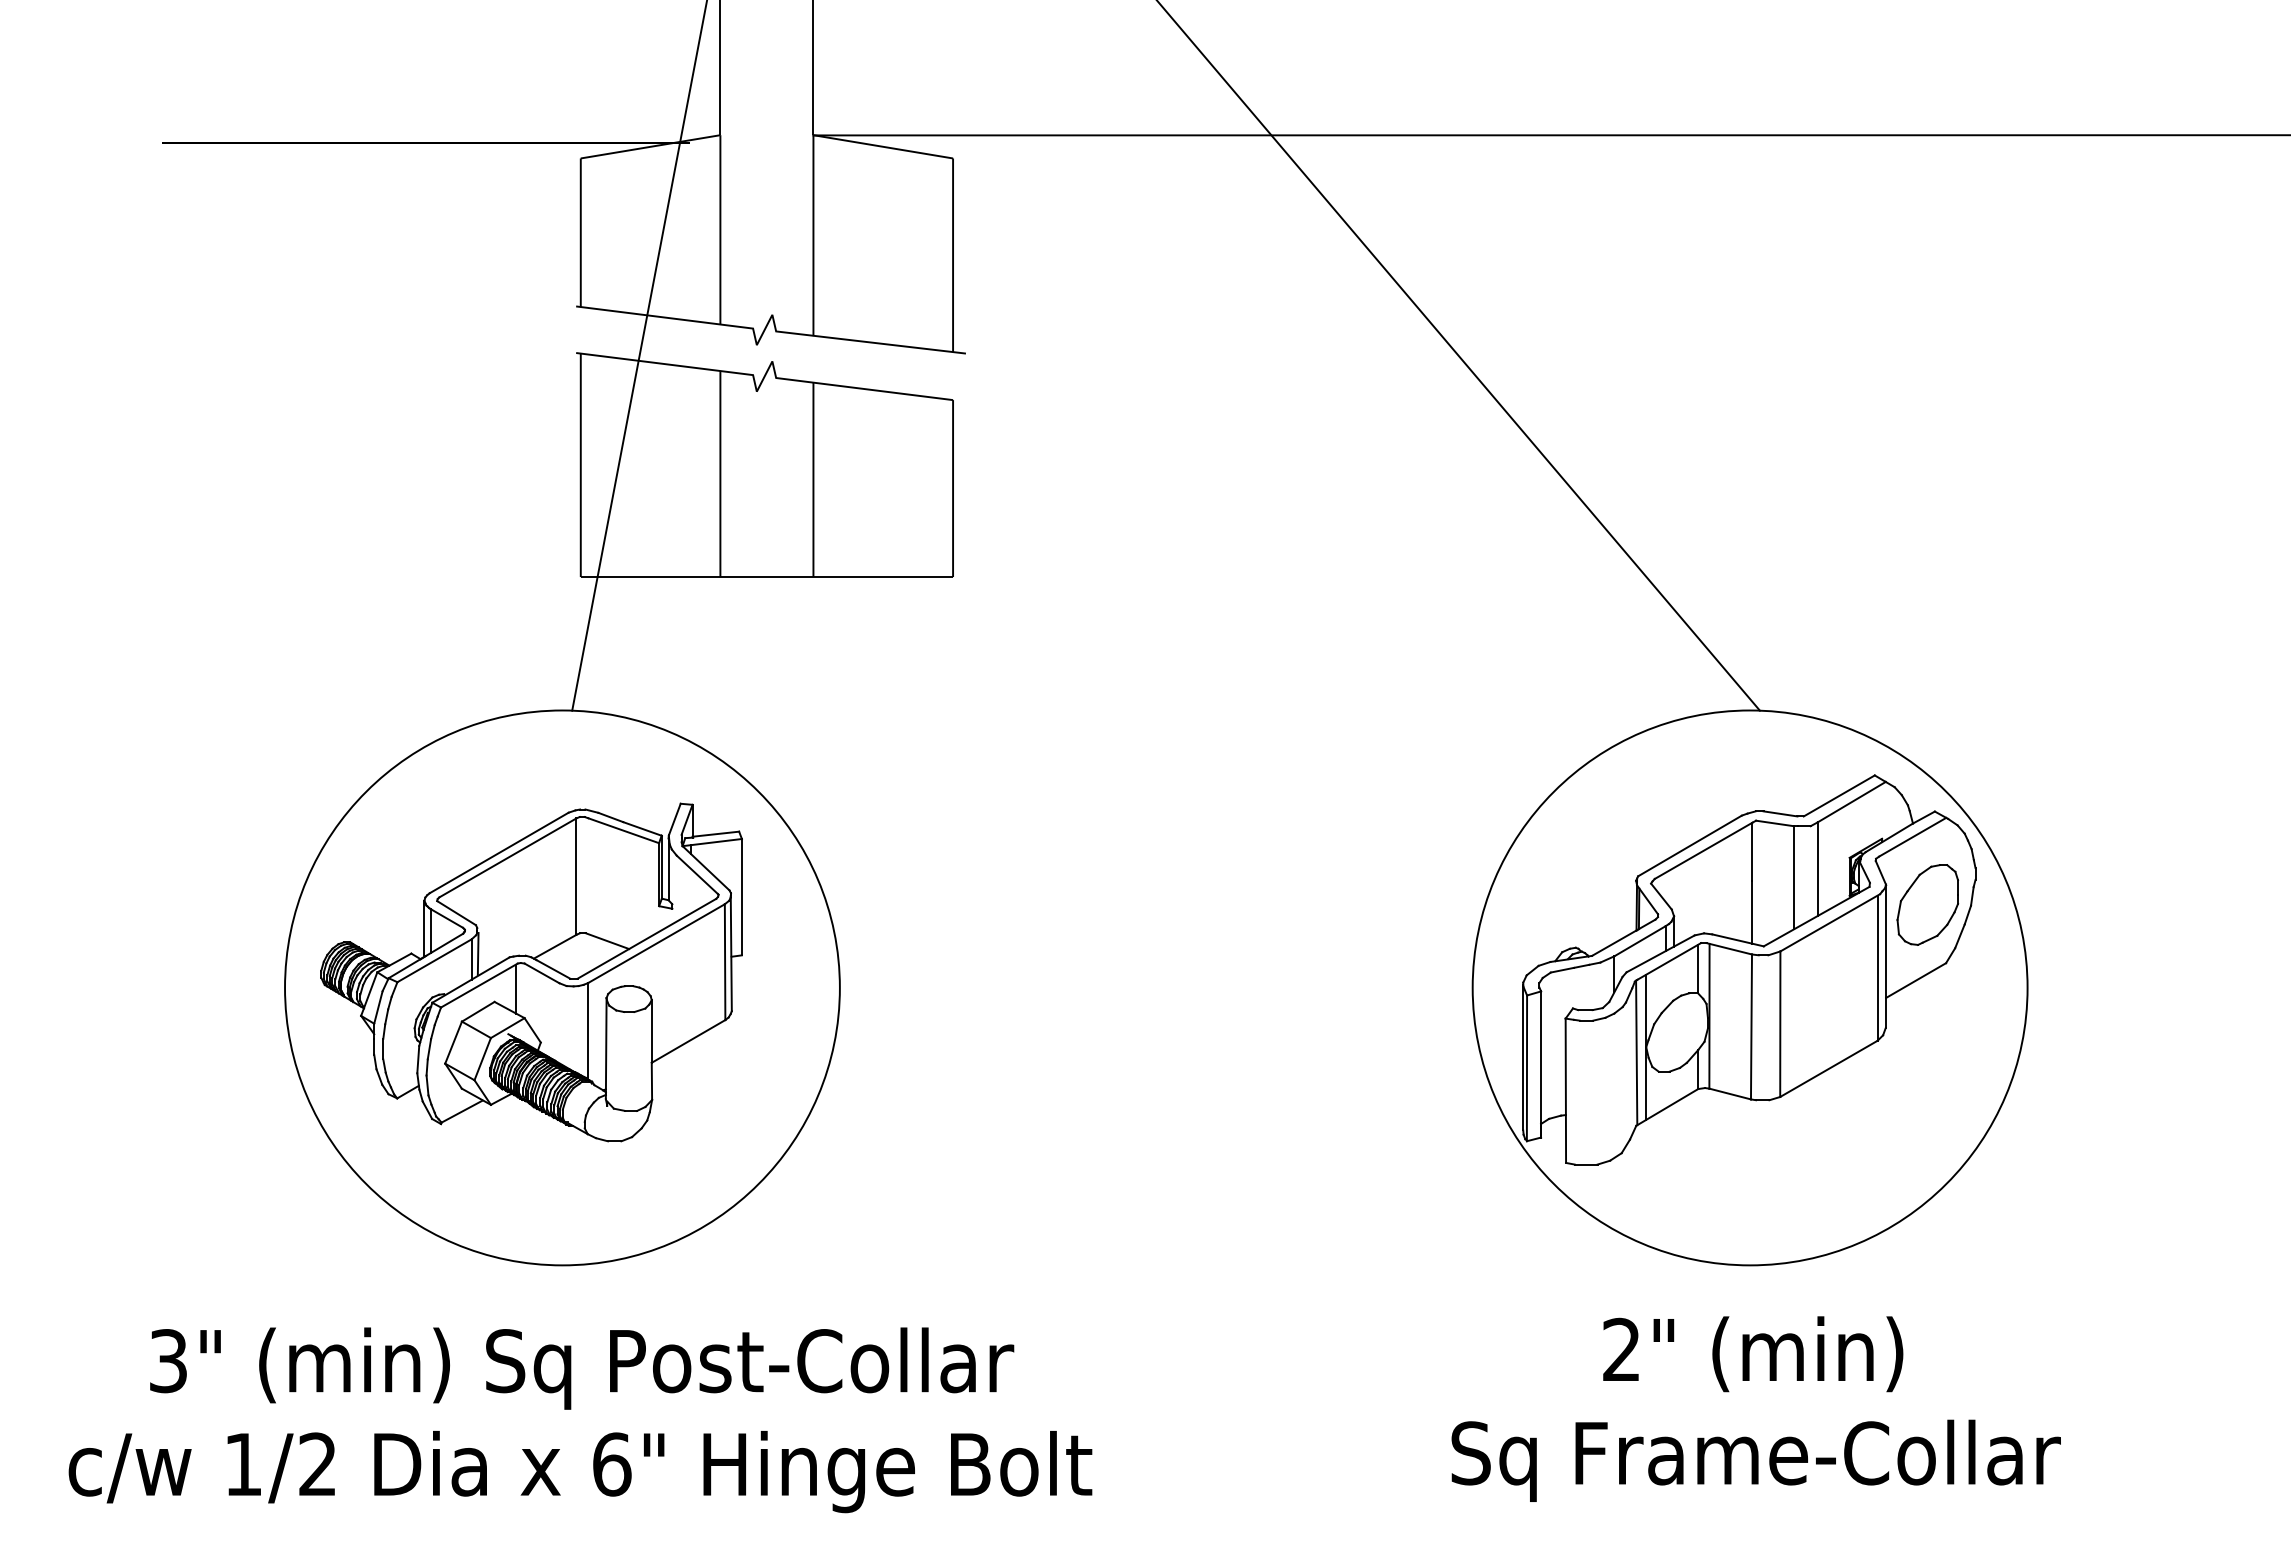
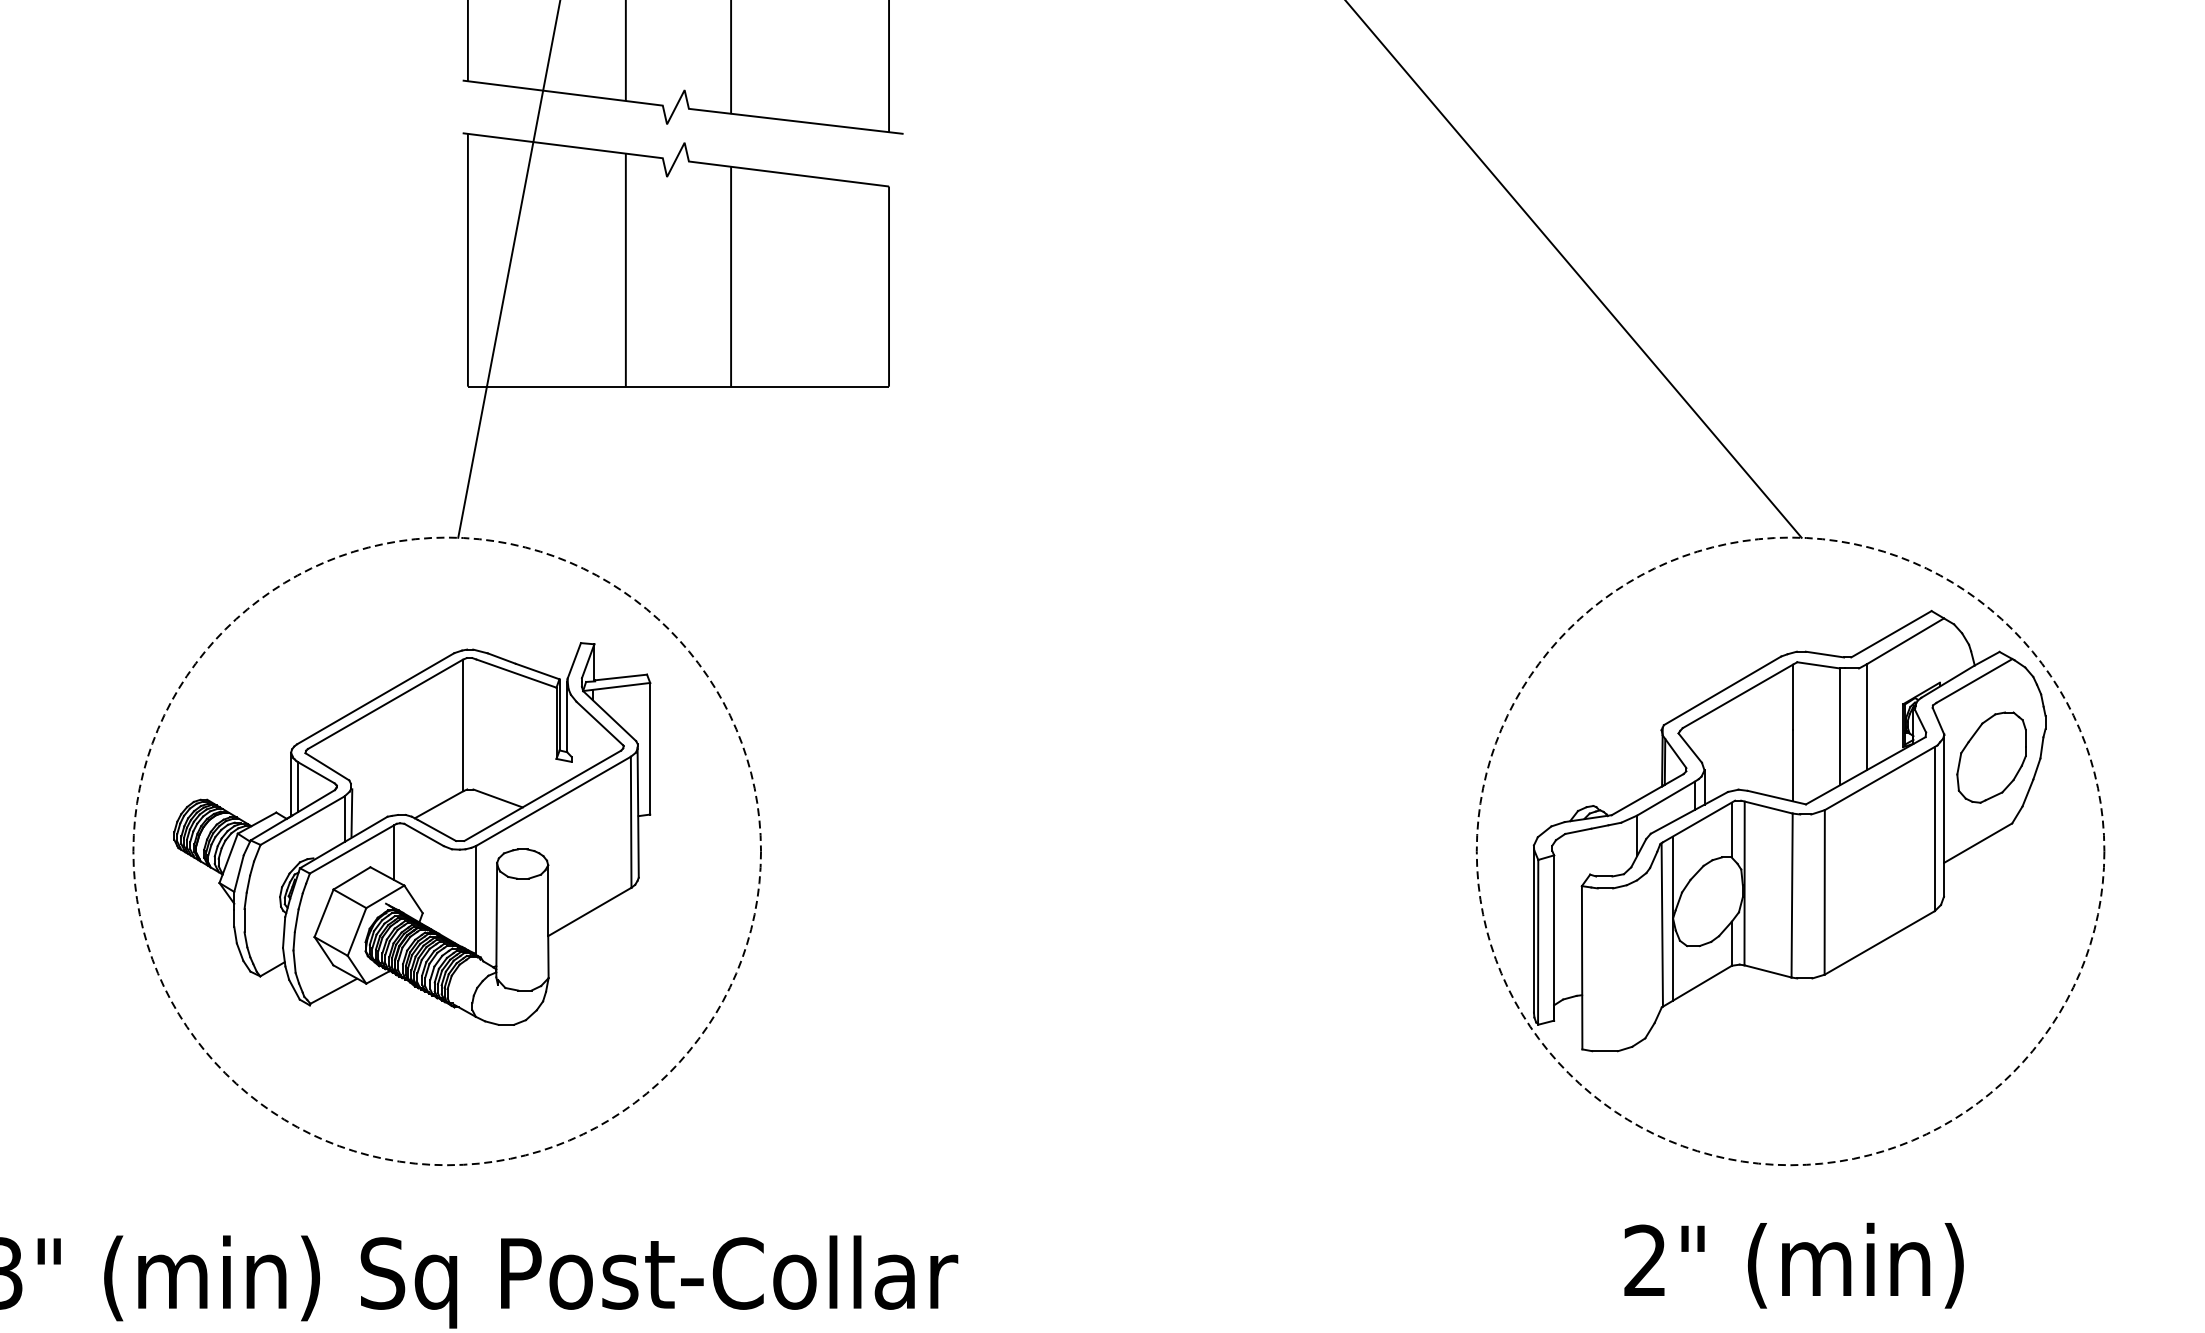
circle: (562, 987) -> (447, 850), solid -> dashed
circle: (1749, 987) -> (1789, 850), solid -> dashed

